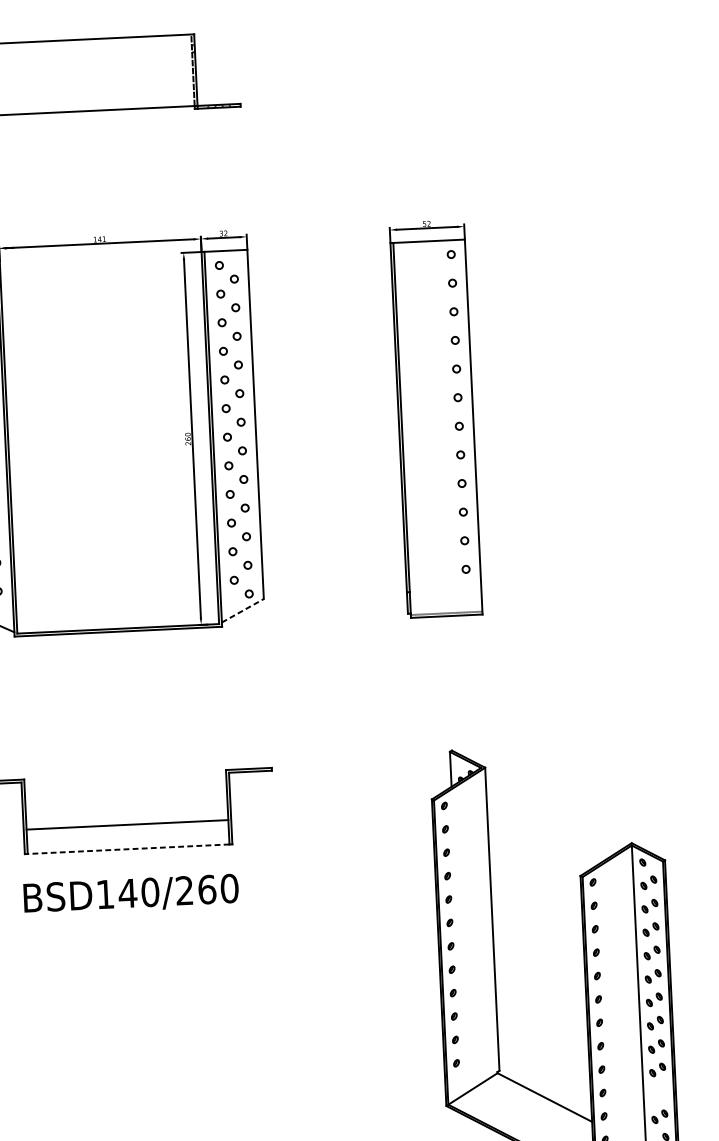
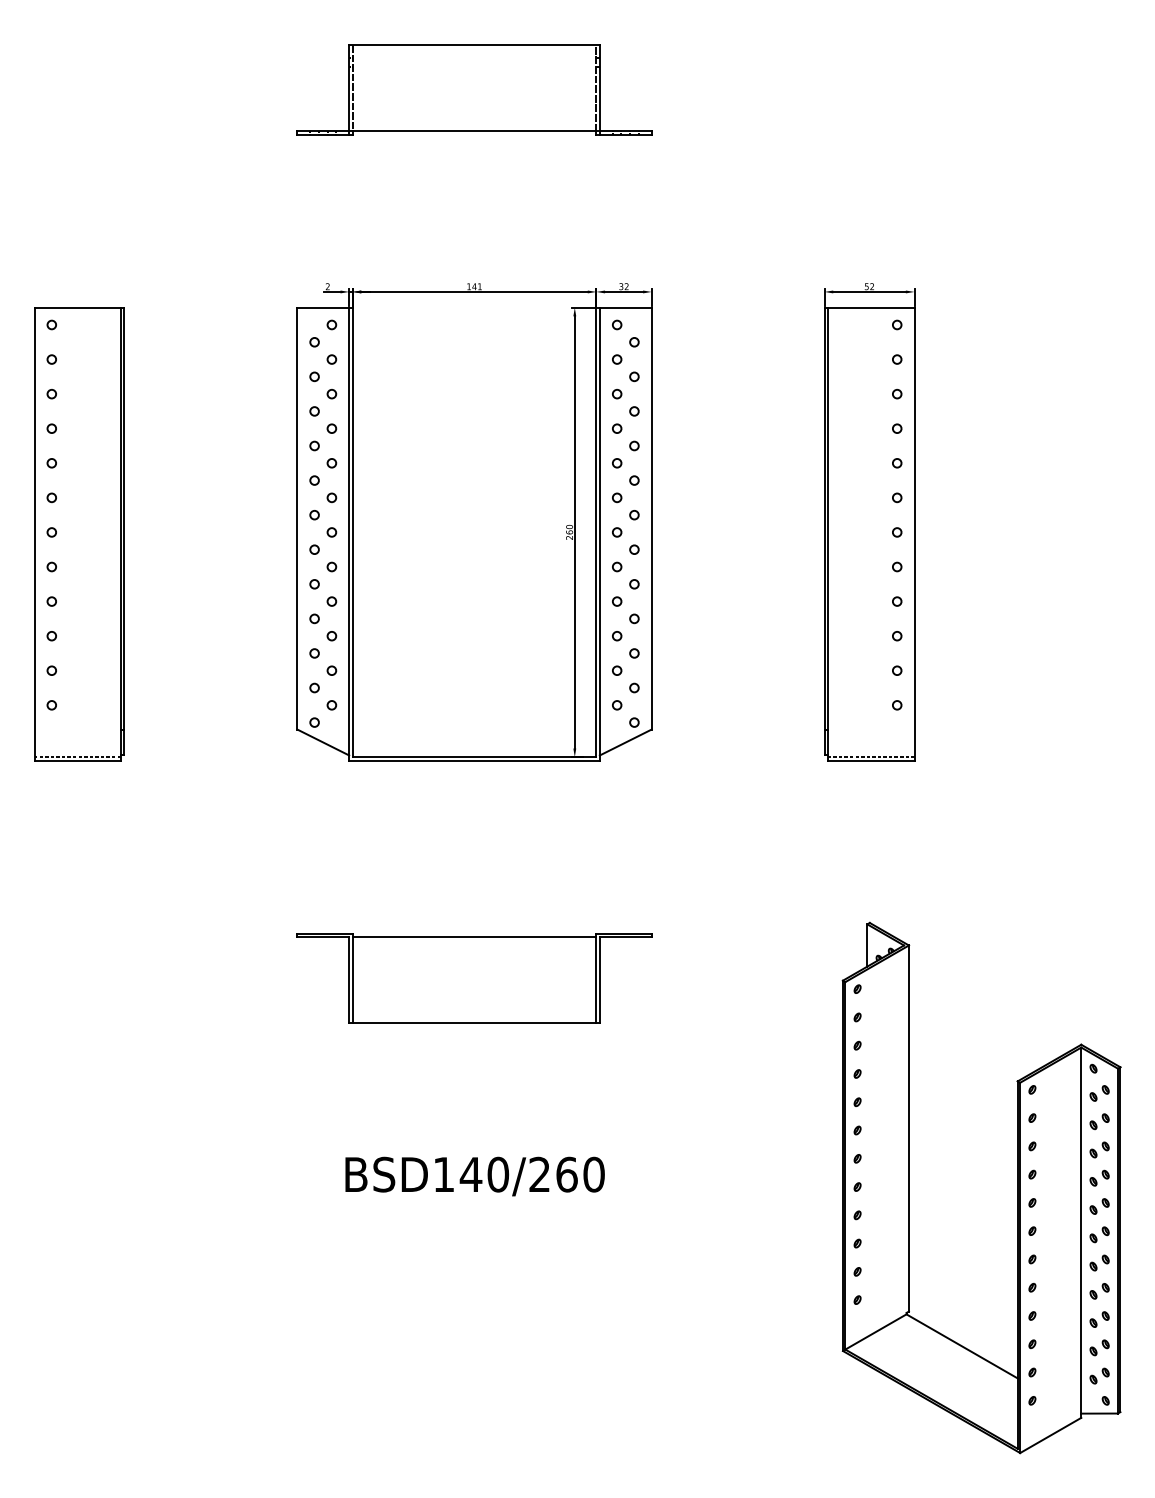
line: (242, 610) -> (625, 742), dashed -> solid
line: (127, 824) -> (474, 936), moved
line: (128, 849) -> (474, 1023), dashed -> solid
text: (130, 894) -> (474, 1176), moved
part: (658, 1093) -> (1099, 1347), added

